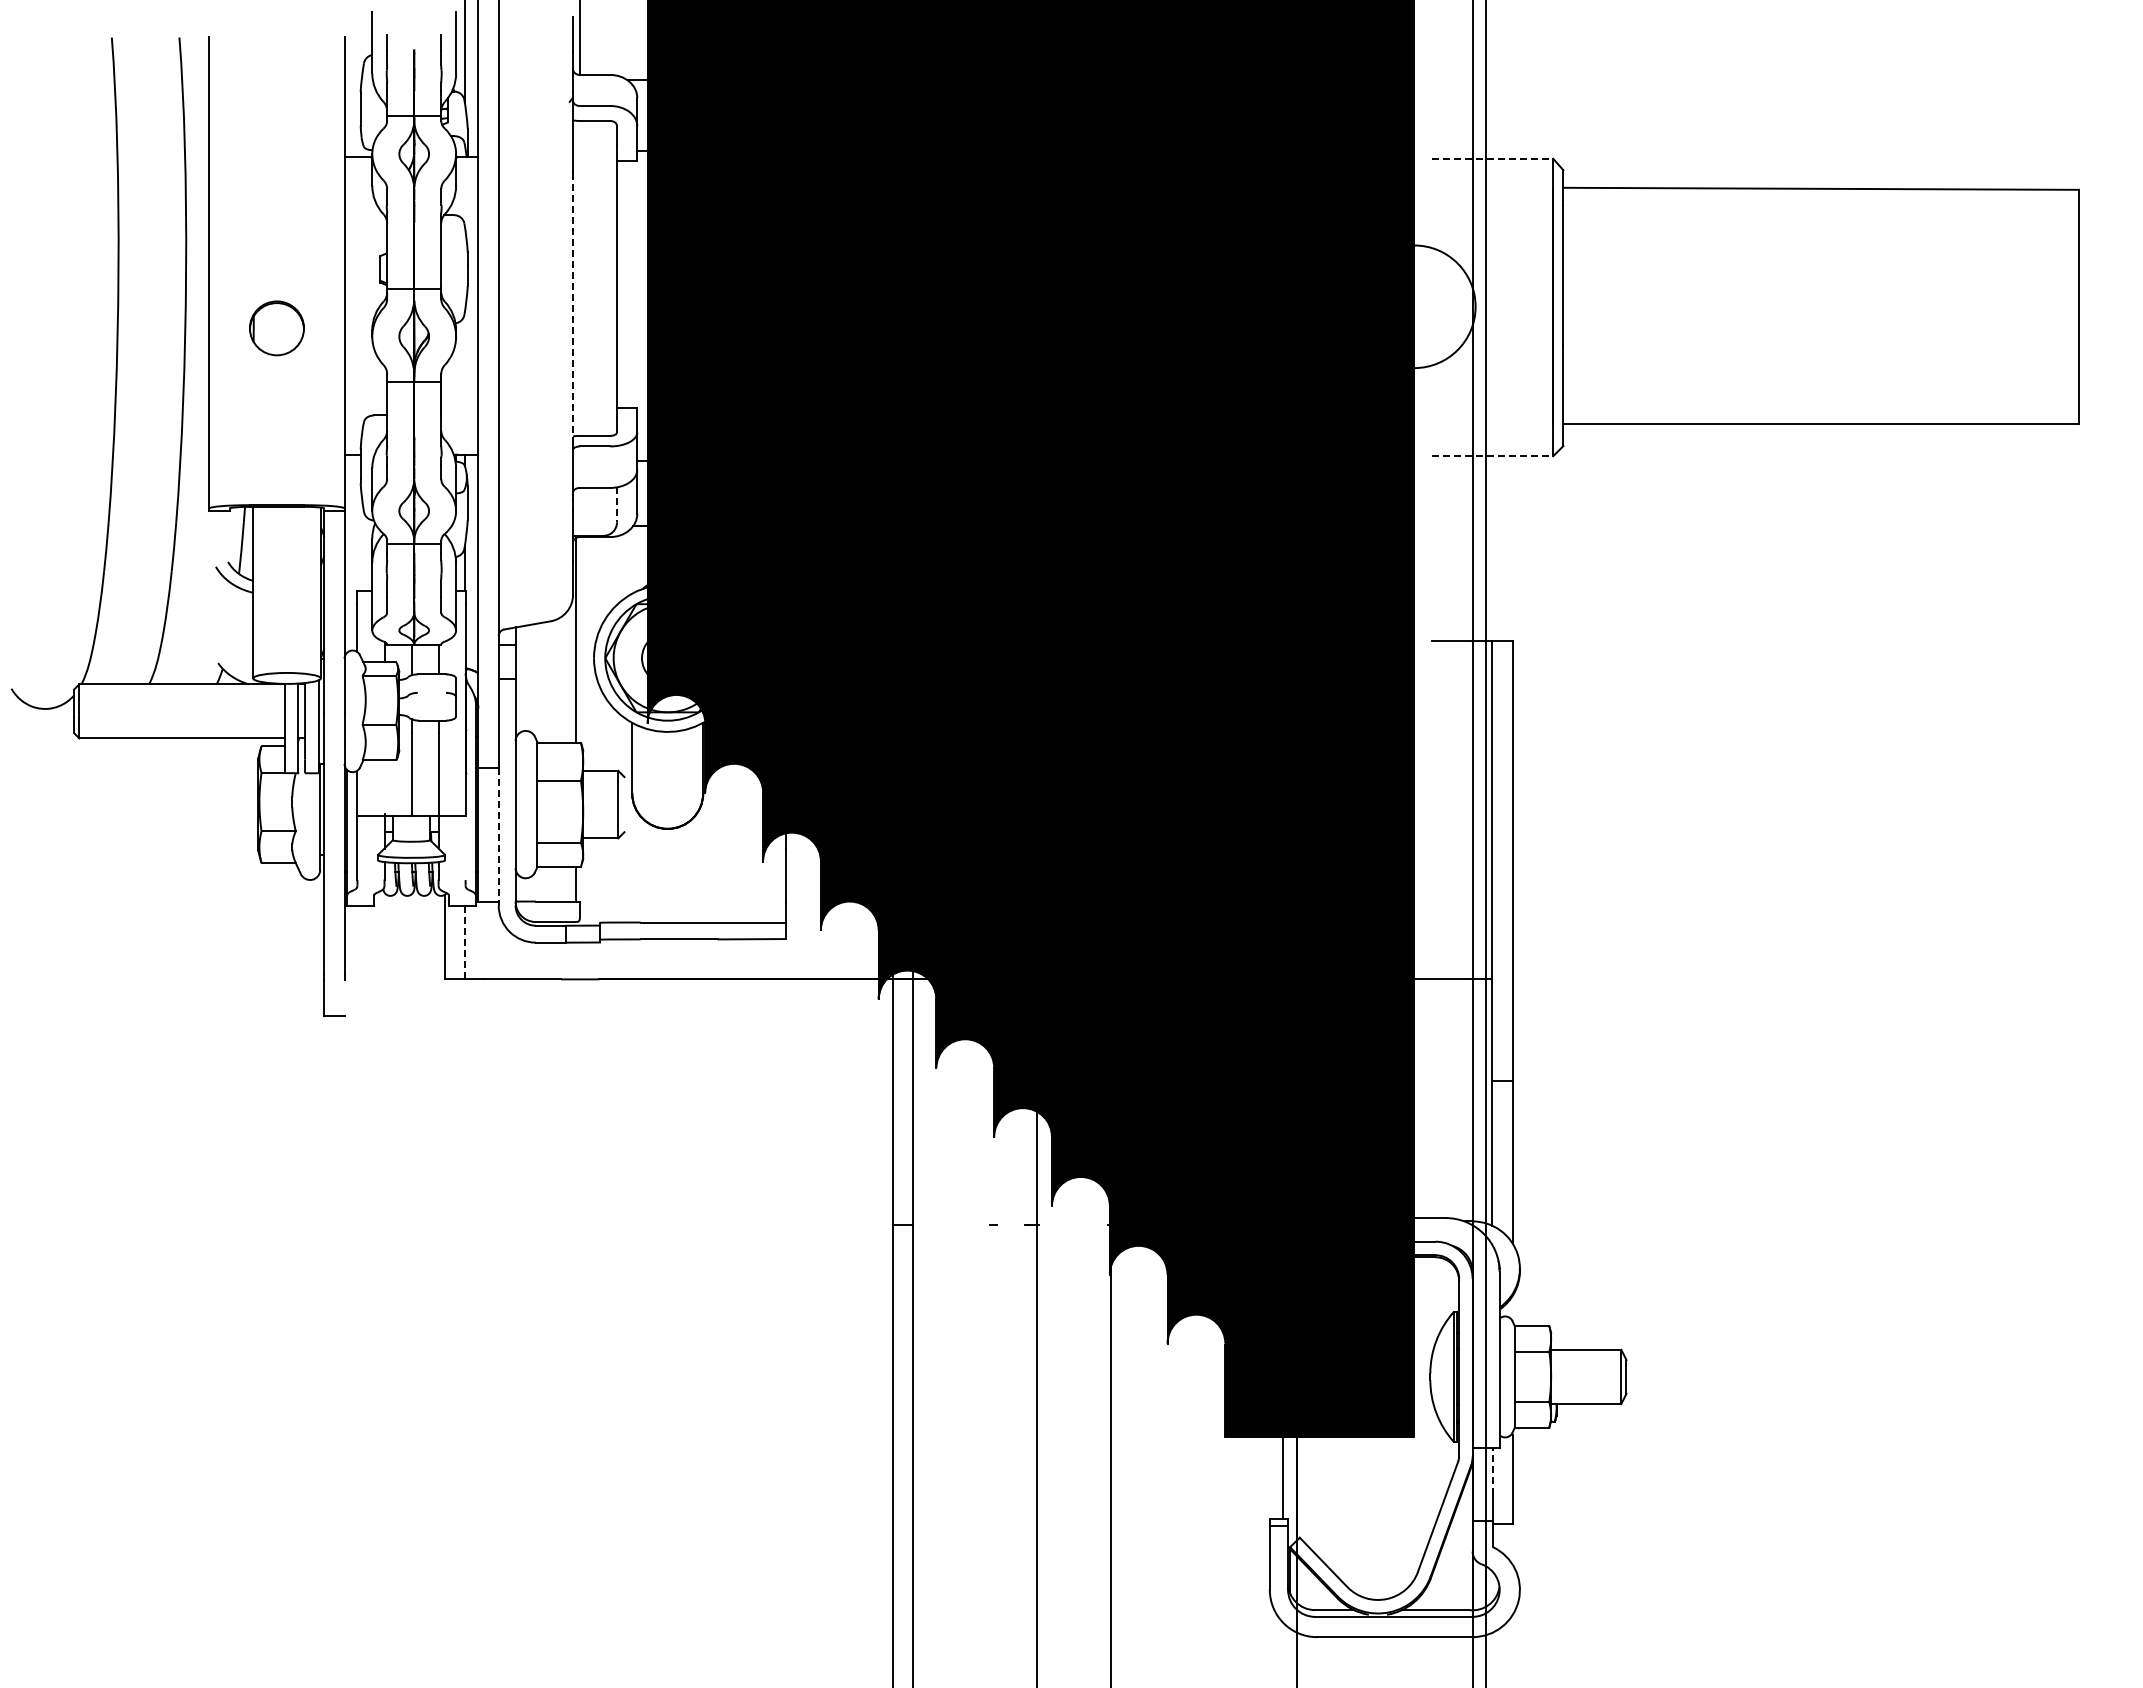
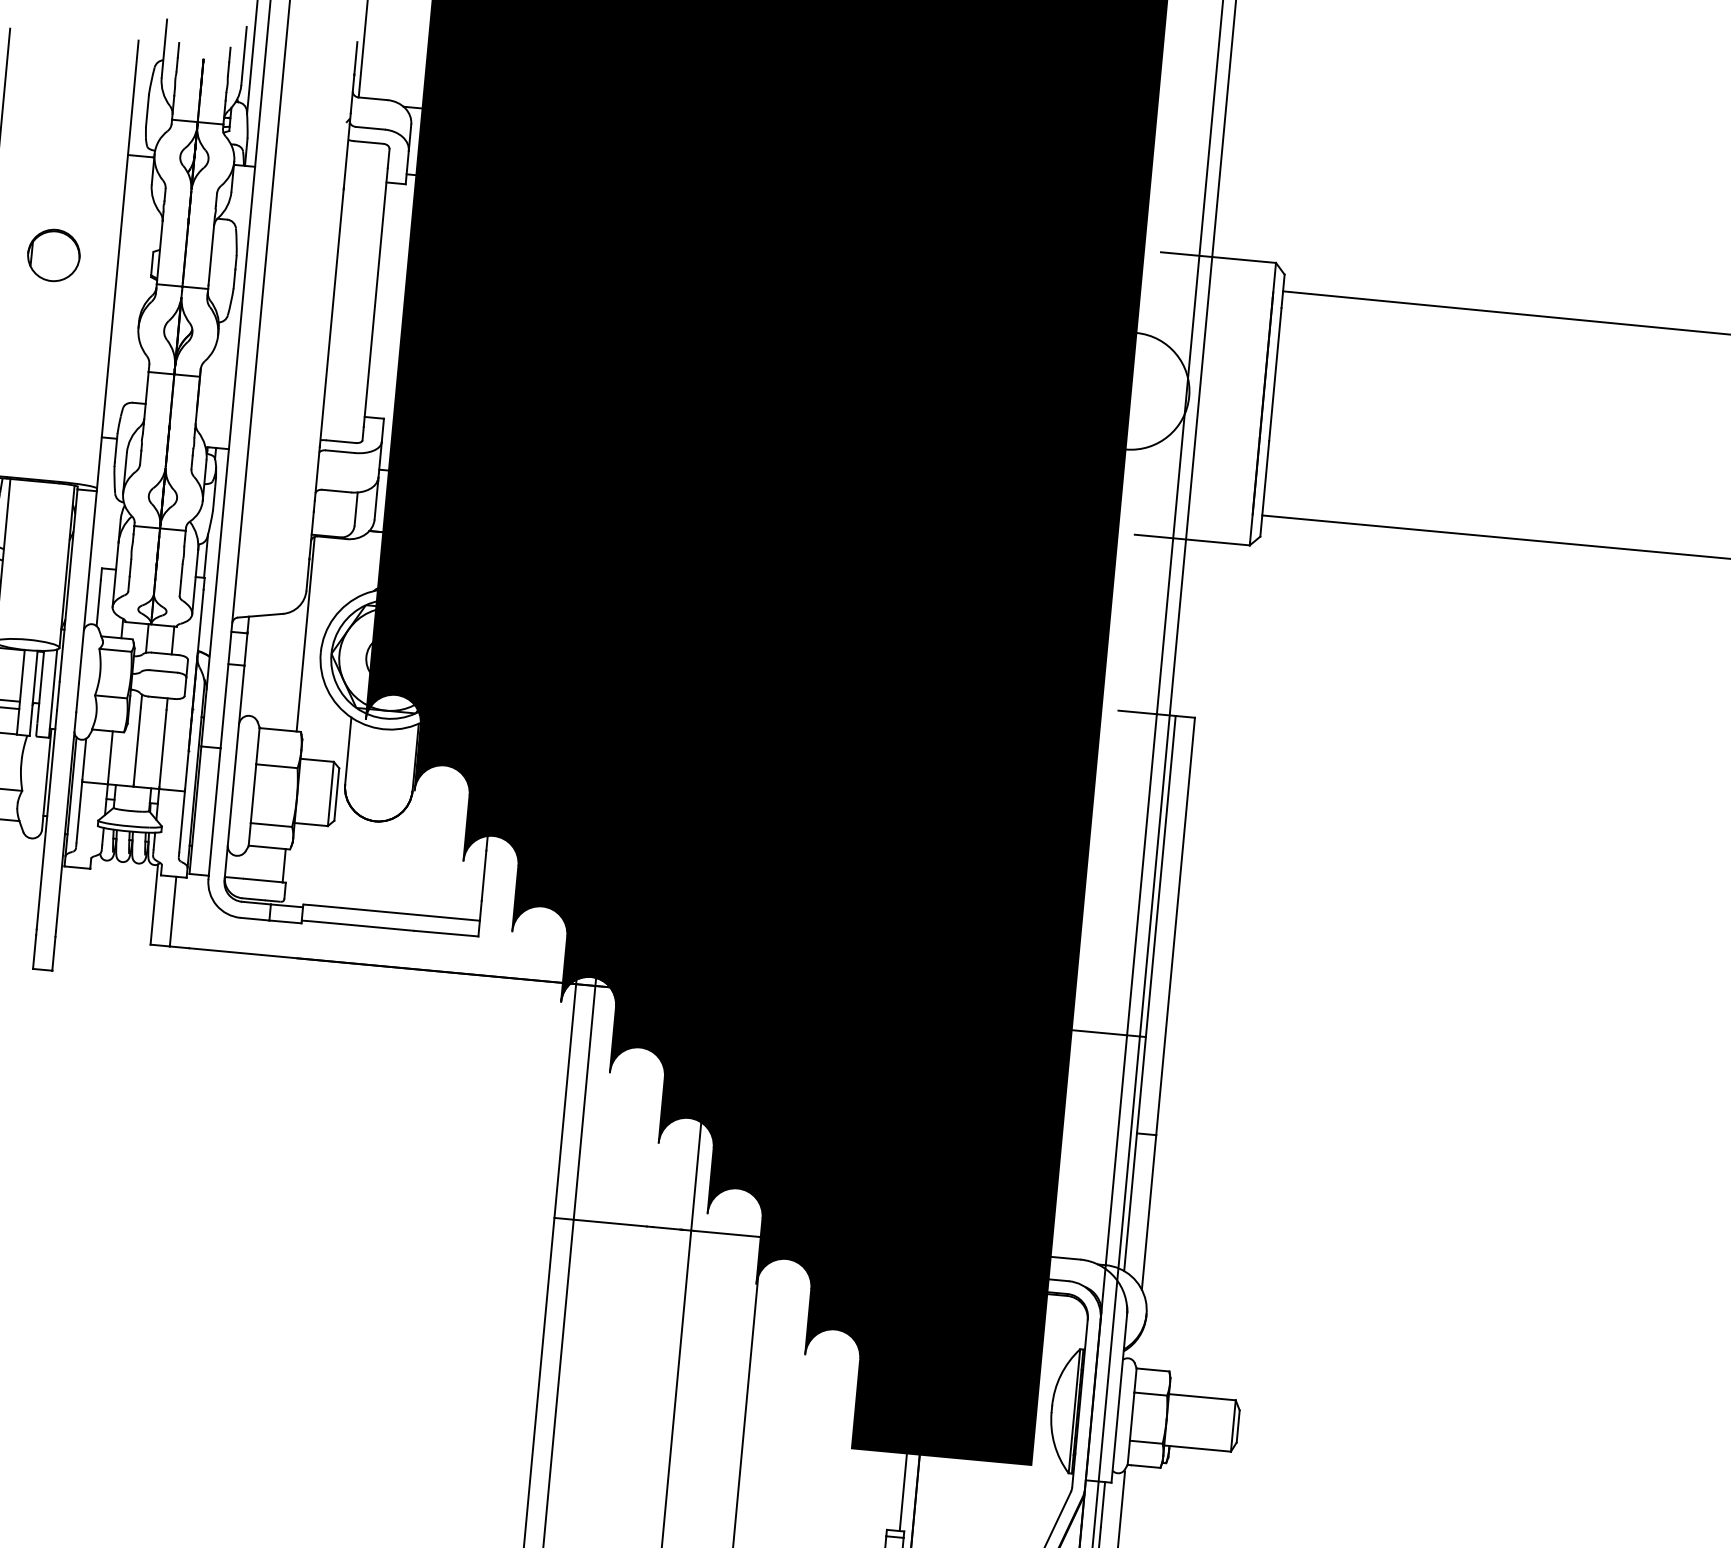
line: (1492, 158) -> (1218, 257), dashed -> solid
line: (573, 307) -> (332, 317), dashed -> solid
part: (276, 328) -> (53, 255), moved
line: (1492, 456) -> (1192, 540), dashed -> solid
line: (617, 505) -> (356, 509), dashed -> solid
line: (431, 692) -> (163, 671), added
line: (384, 787) -> (110, 757), added
line: (624, 804) -> (336, 794), added
line: (498, 835) -> (214, 812), dashed -> solid
line: (465, 848) -> (181, 822), added
line: (464, 942) -> (172, 911), dashed -> solid
line: (344, 997) -> (53, 953), added
line: (950, 1225) -> (609, 1223), added
line: (1010, 1225) -> (666, 1228), added
line: (1073, 1225) -> (726, 1233), added
line: (1492, 1471) -> (1102, 1504), dashed -> solid

